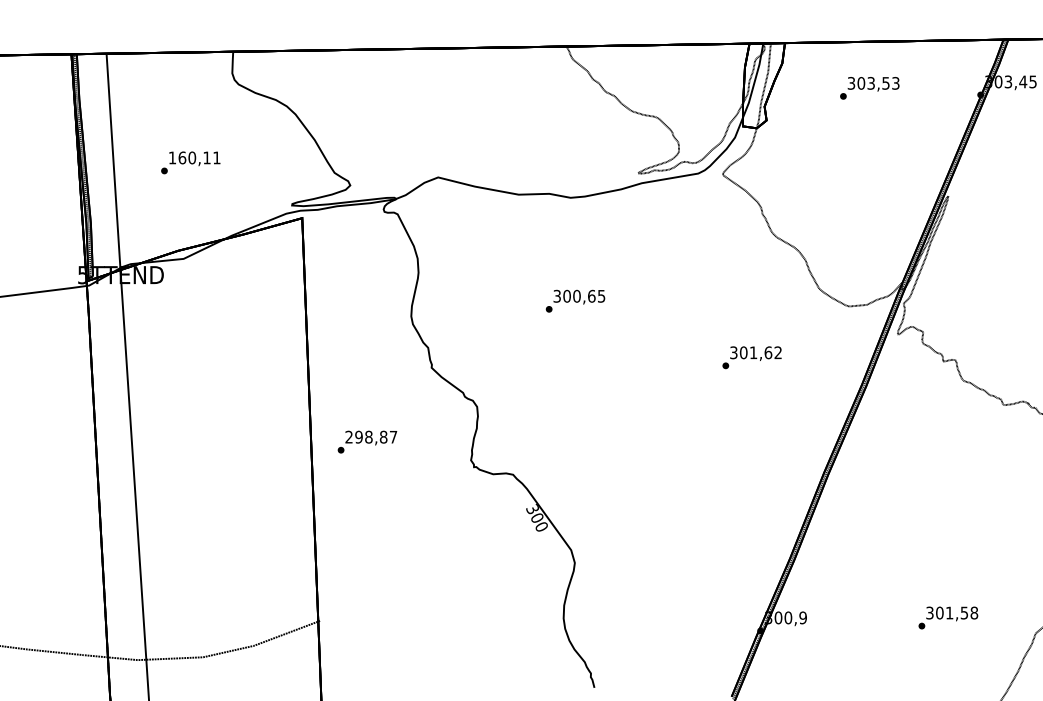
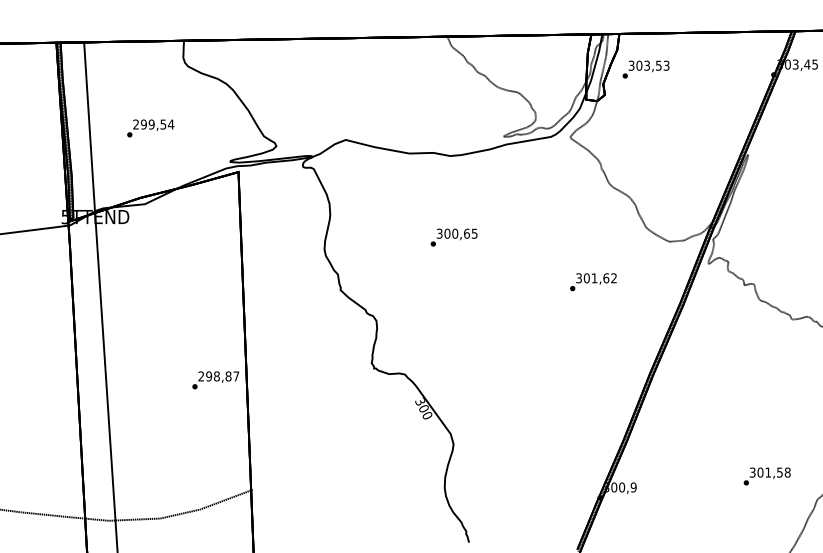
text: (869, 88) -> (645, 69), moved
text: (194, 157) -> (153, 124), 160,11 -> 299,54
text: (367, 441) -> (215, 379), moved
text: (948, 617) -> (767, 476), moved

